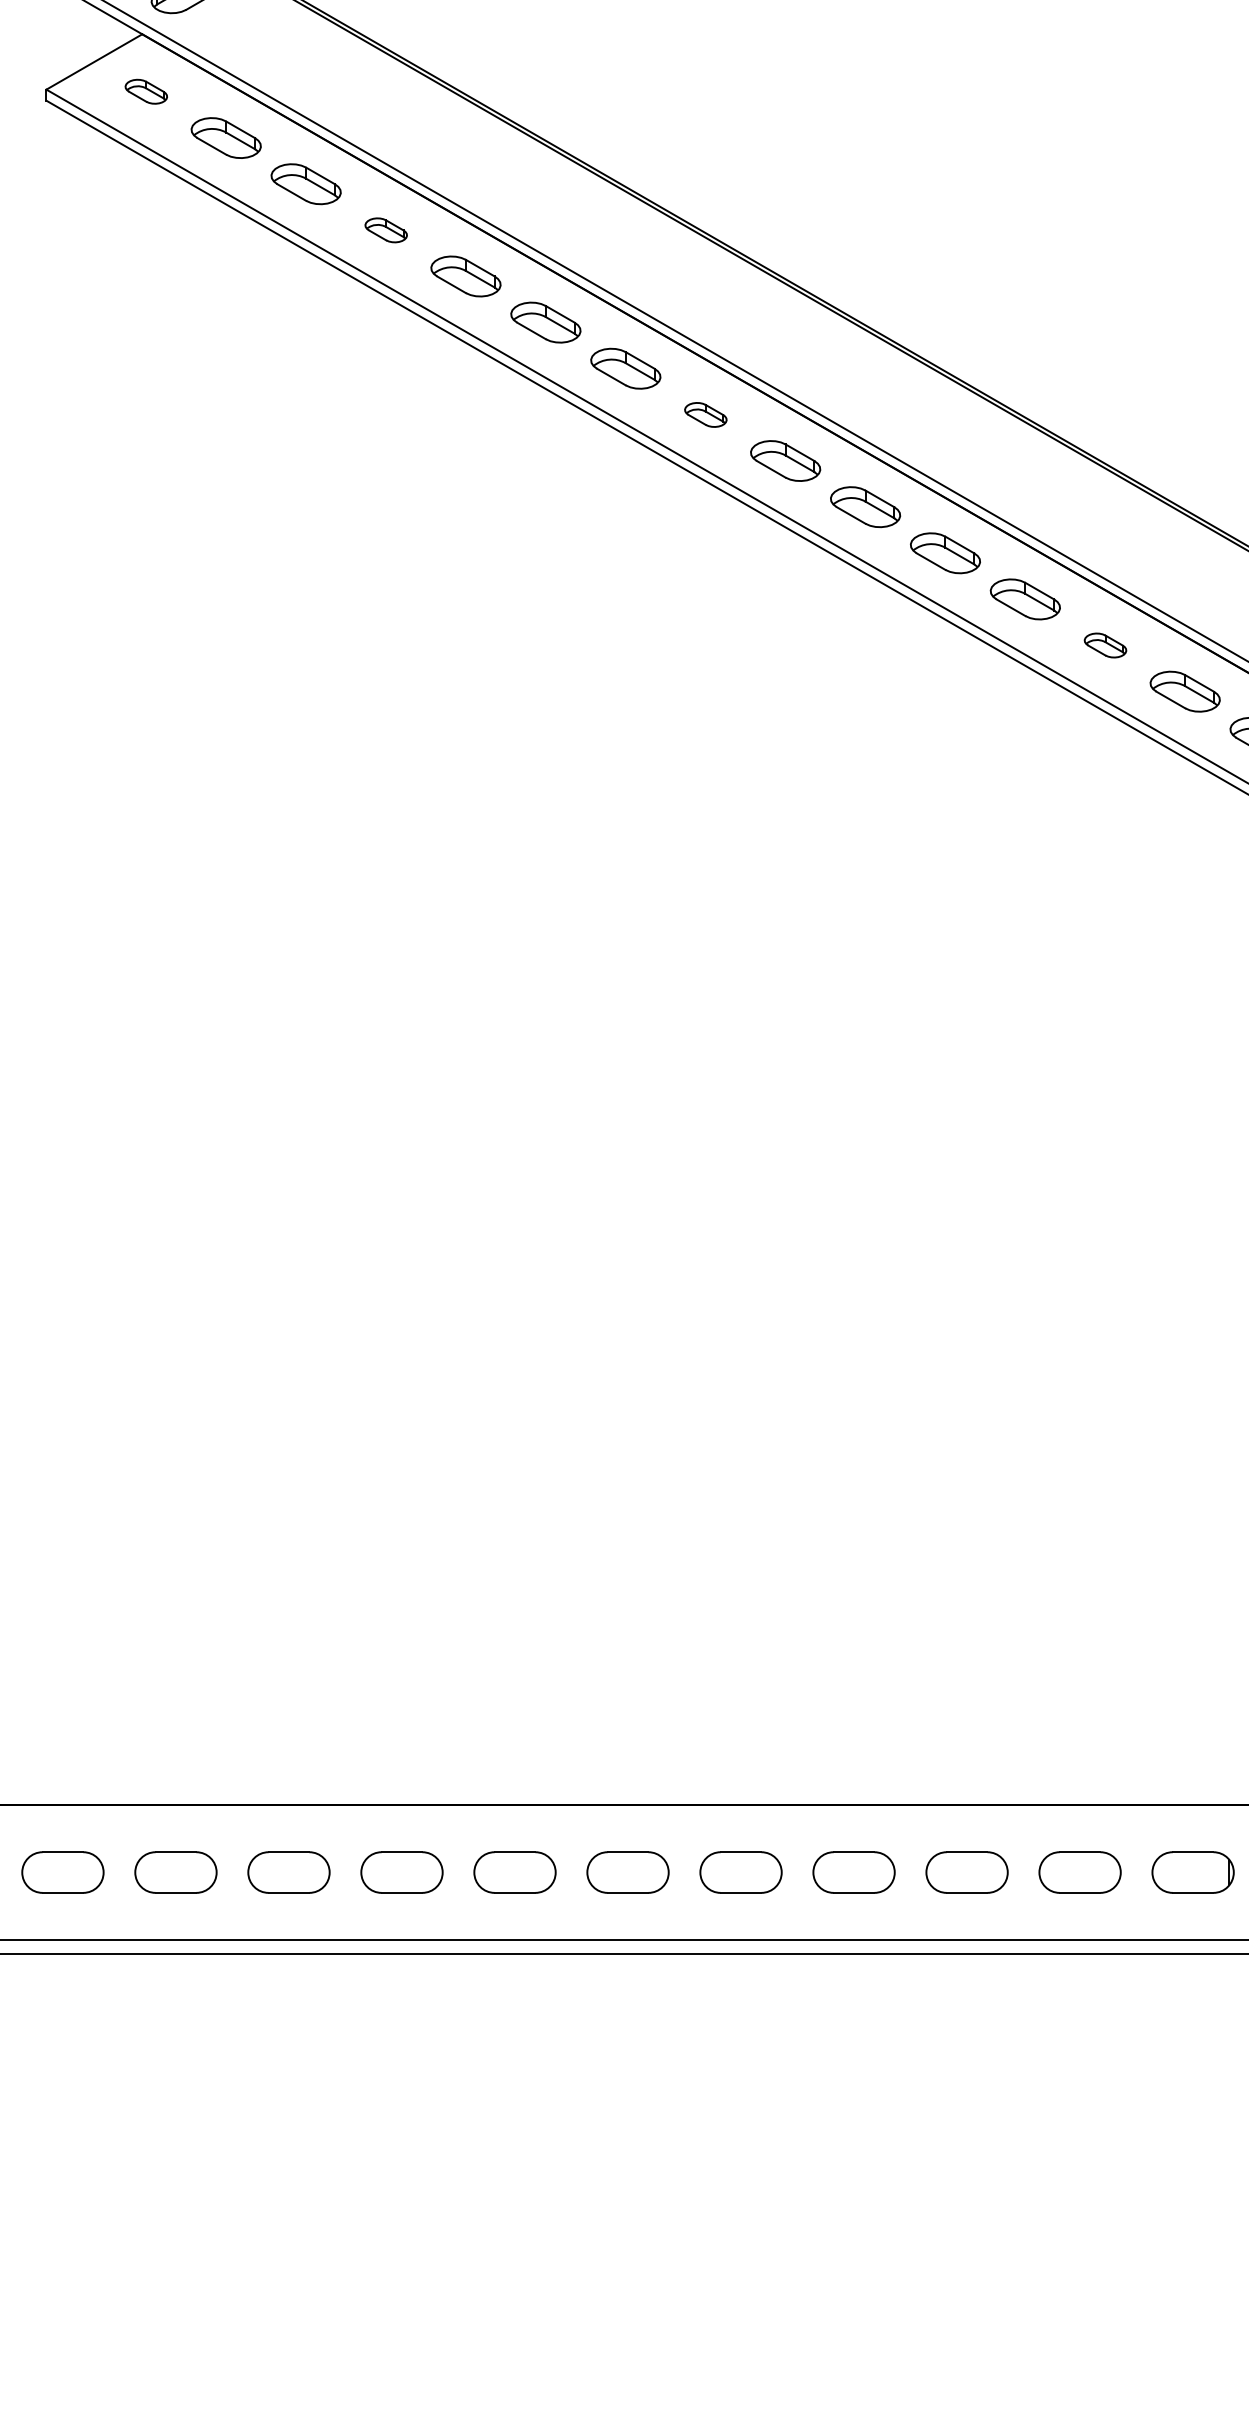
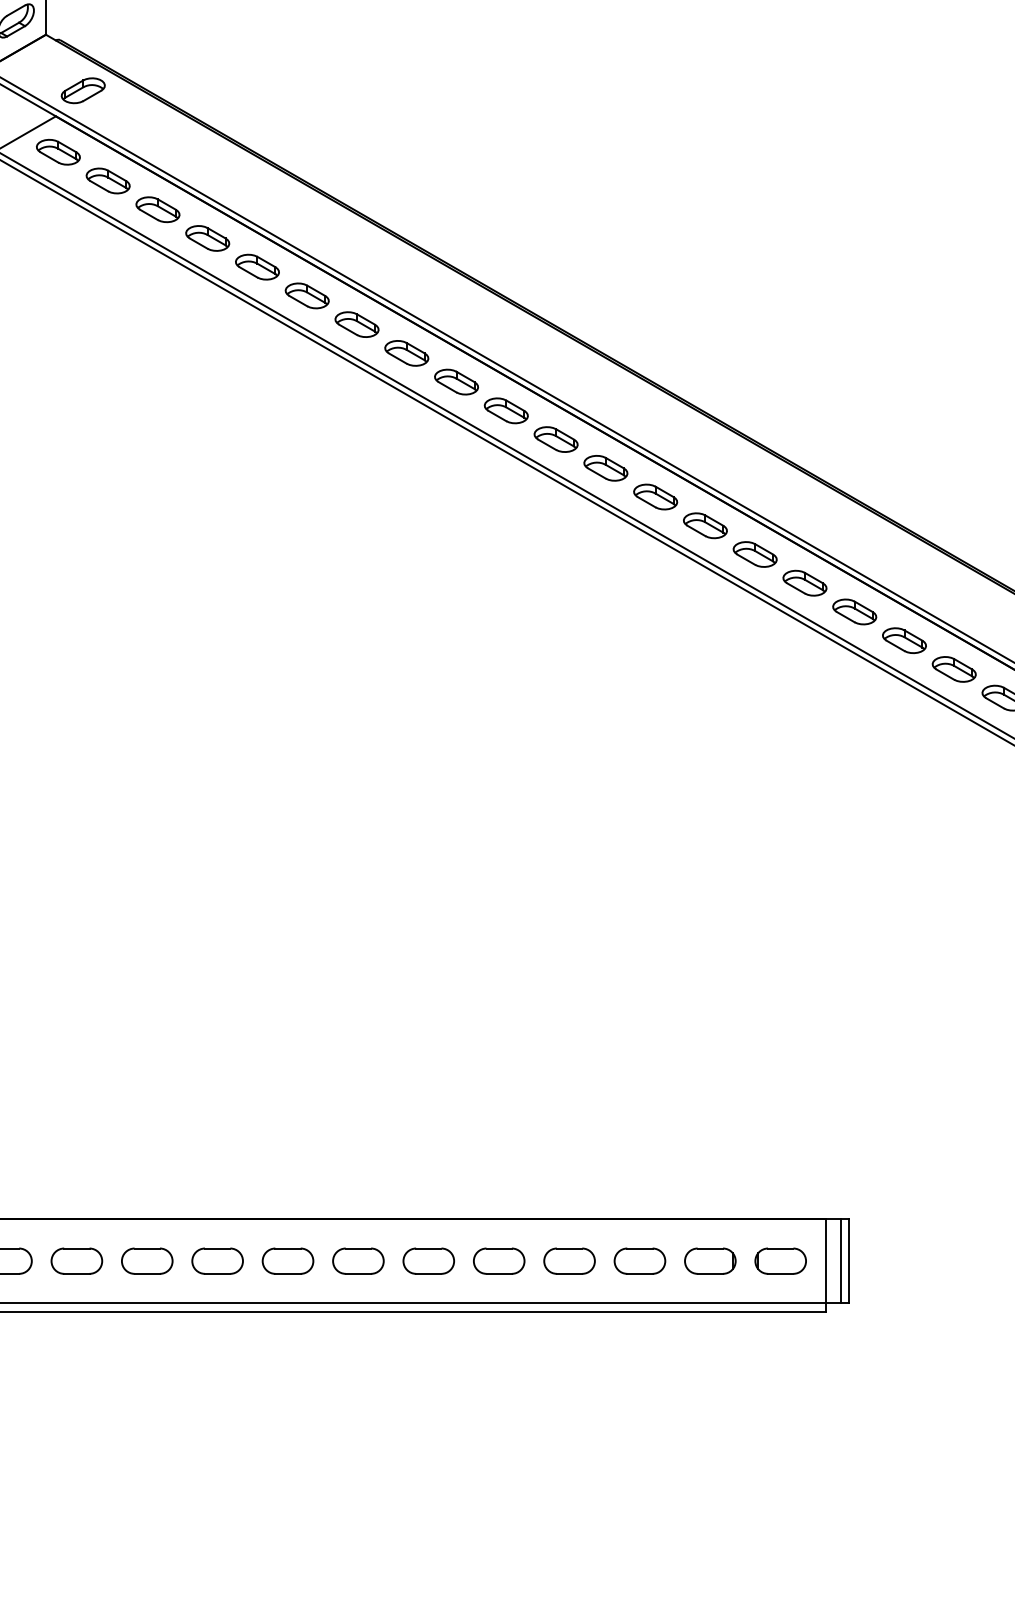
part: (146, 90) -> (58, 151), size x1.67
part: (385, 230) -> (207, 238), size x1.67
part: (705, 415) -> (406, 353), size x1.67
part: (1105, 644) -> (655, 496), size x1.67

